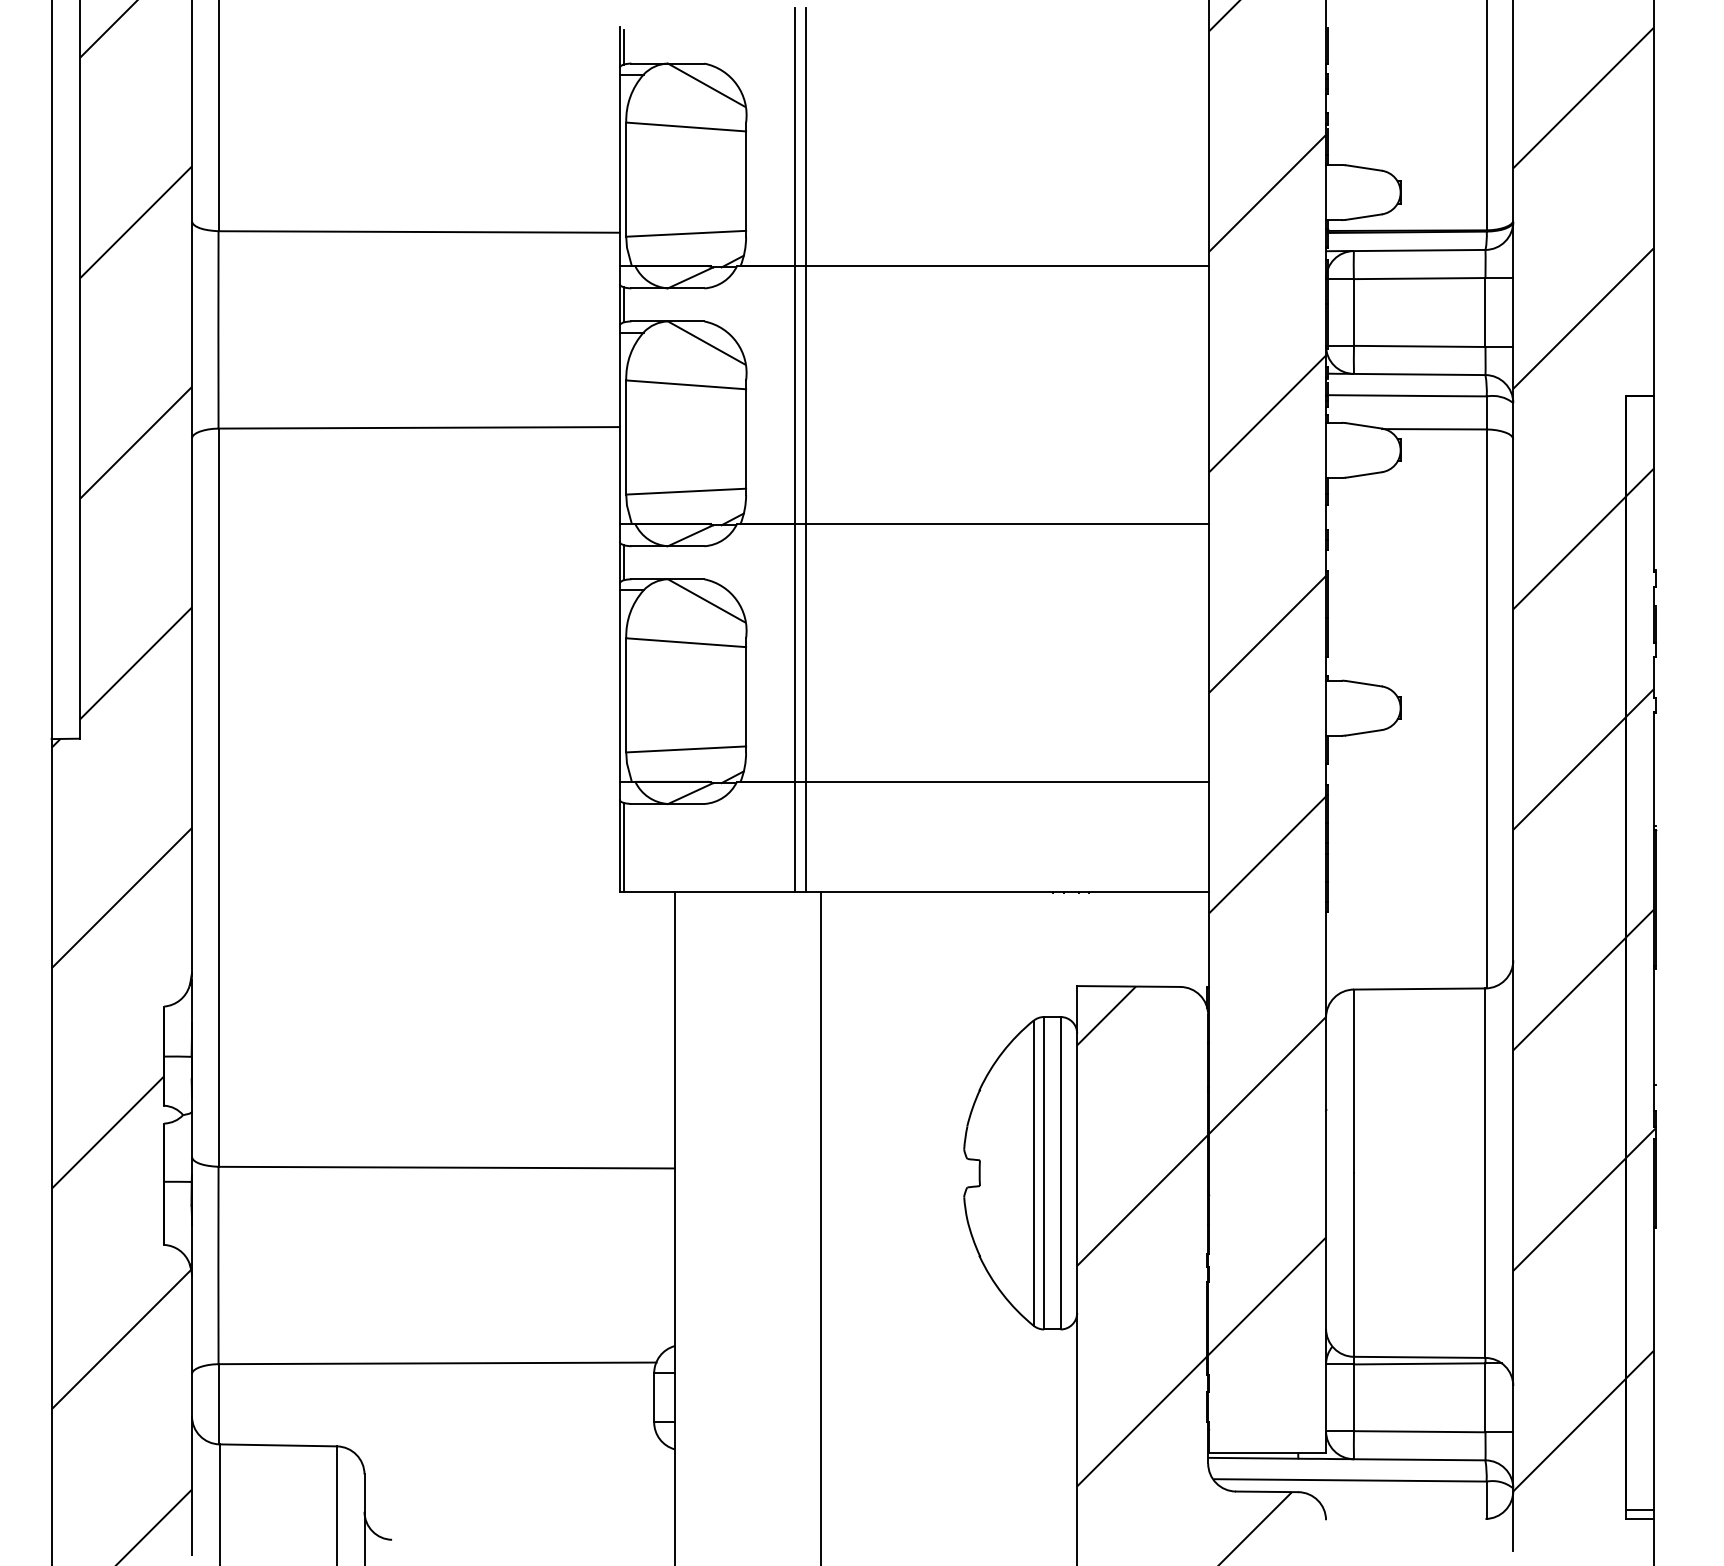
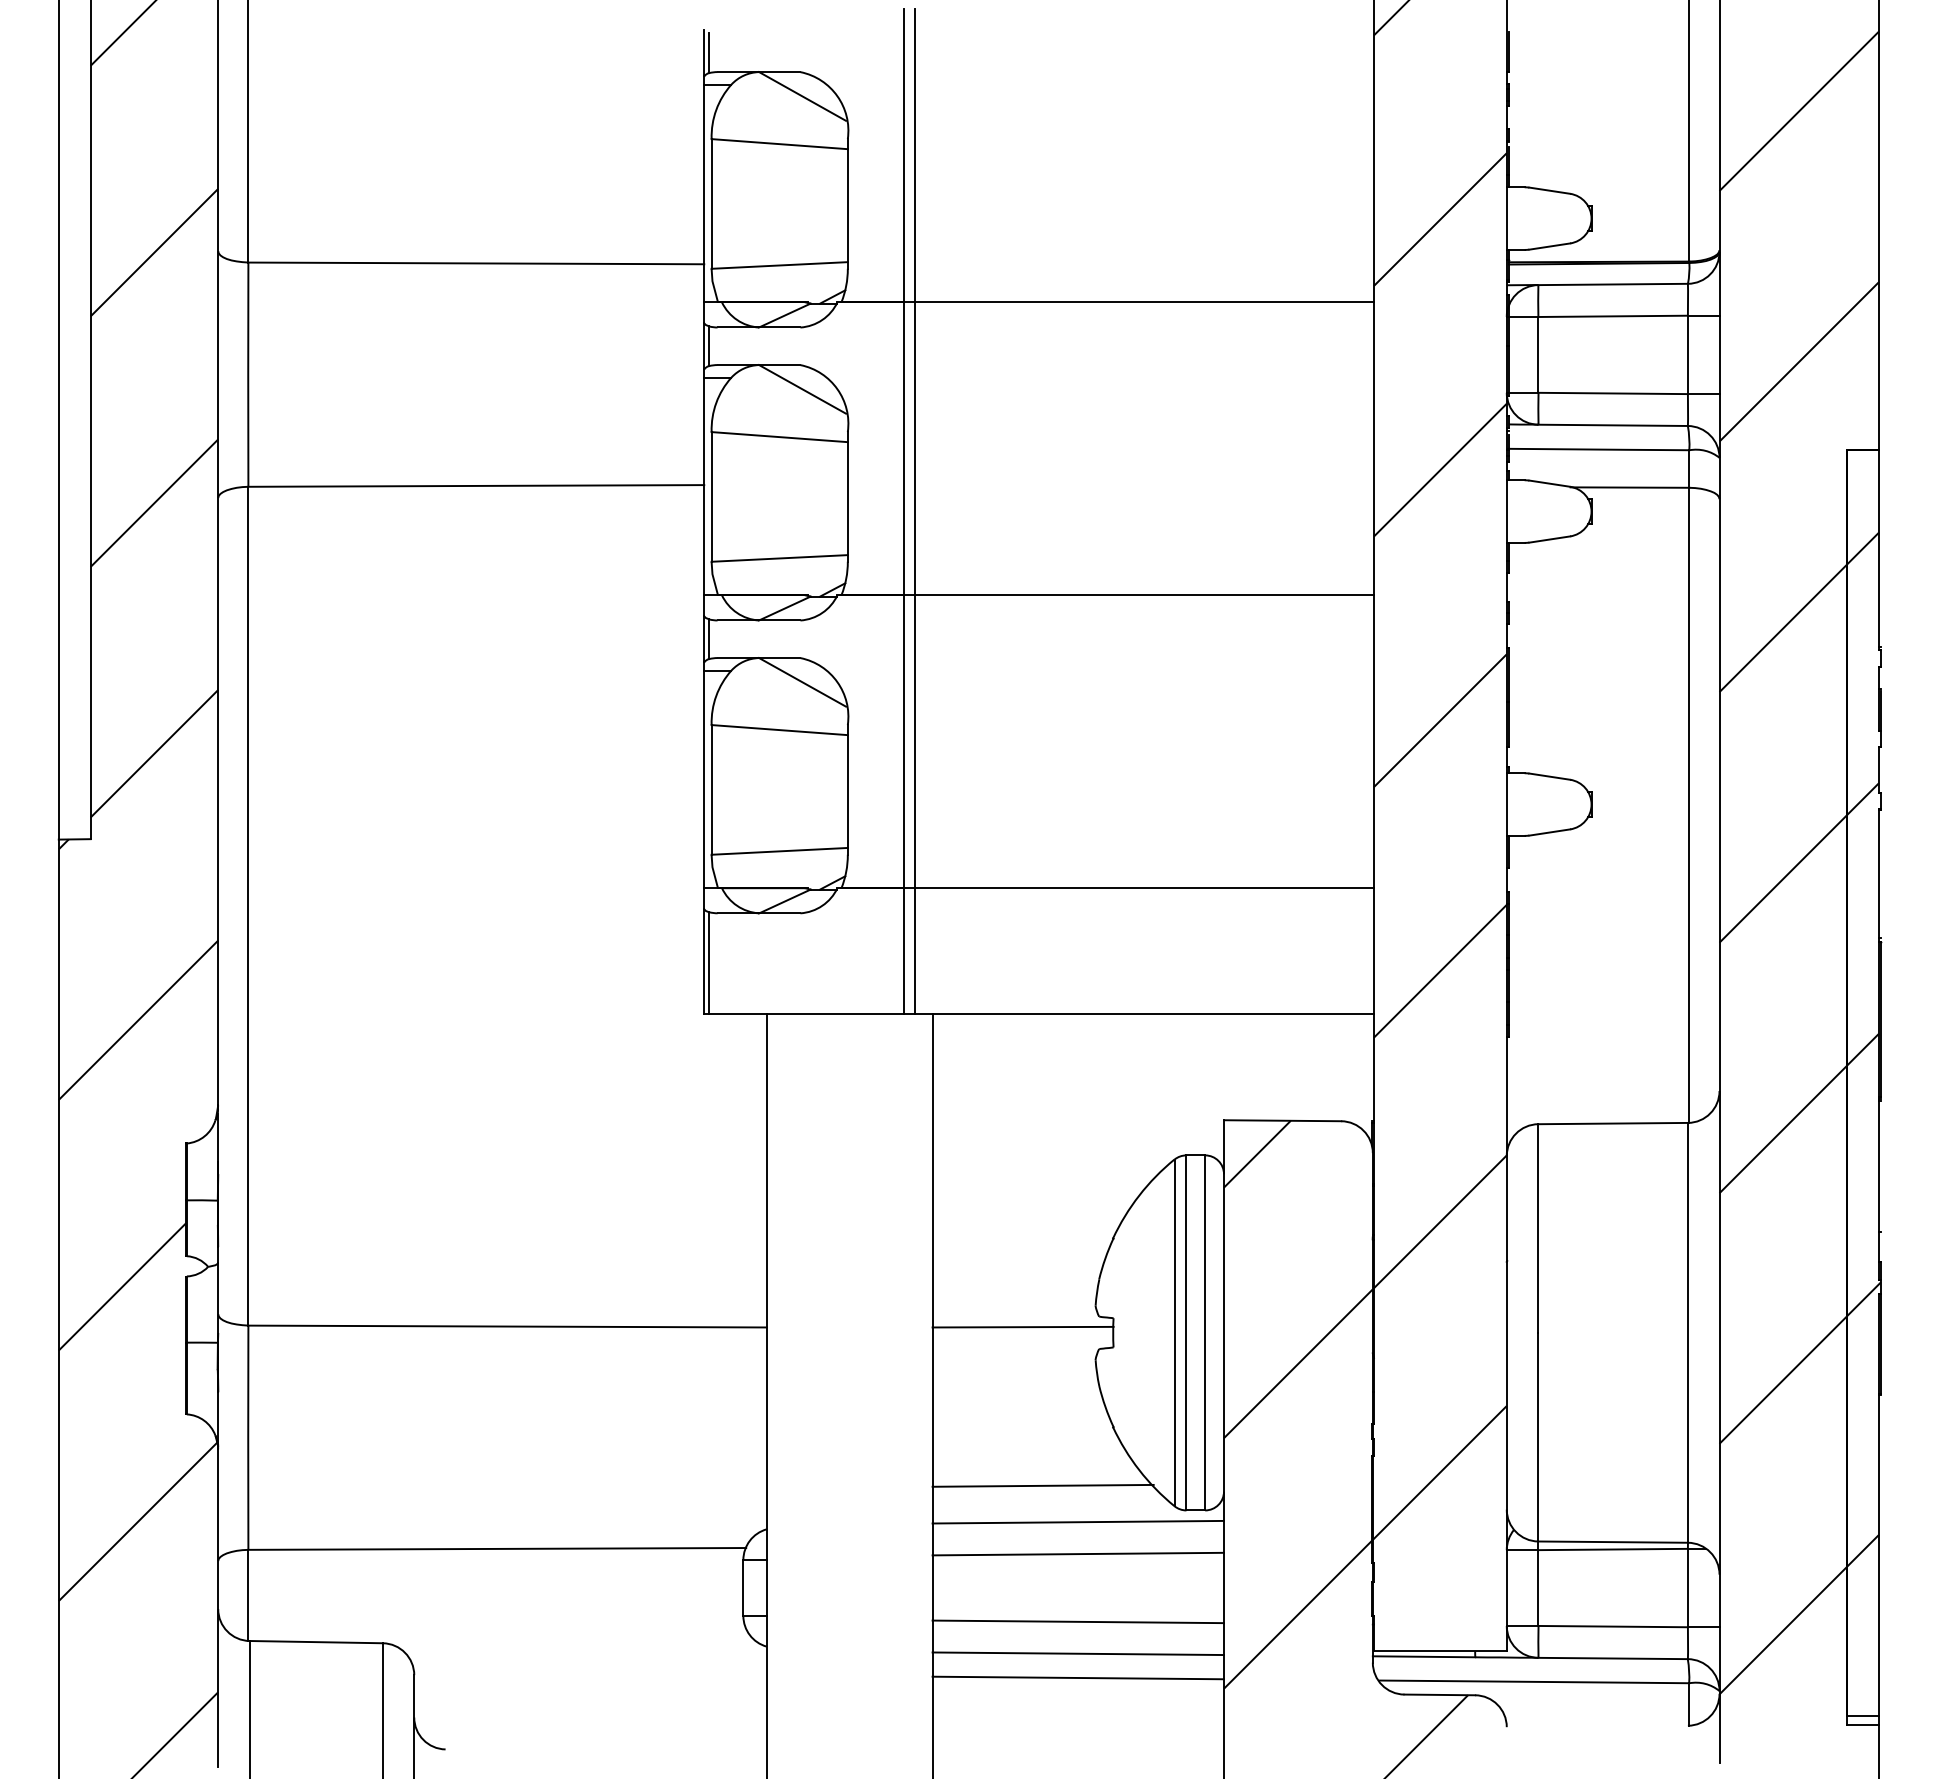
line: (899, 1167) -> (1022, 1326), added
line: (917, 1307) -> (1042, 1485), added
line: (949, 1339) -> (1078, 1521), added
line: (949, 1367) -> (1078, 1553), added
line: (949, 1427) -> (1078, 1621), added
line: (949, 1455) -> (1078, 1653), added
line: (949, 1476) -> (1078, 1677), added

